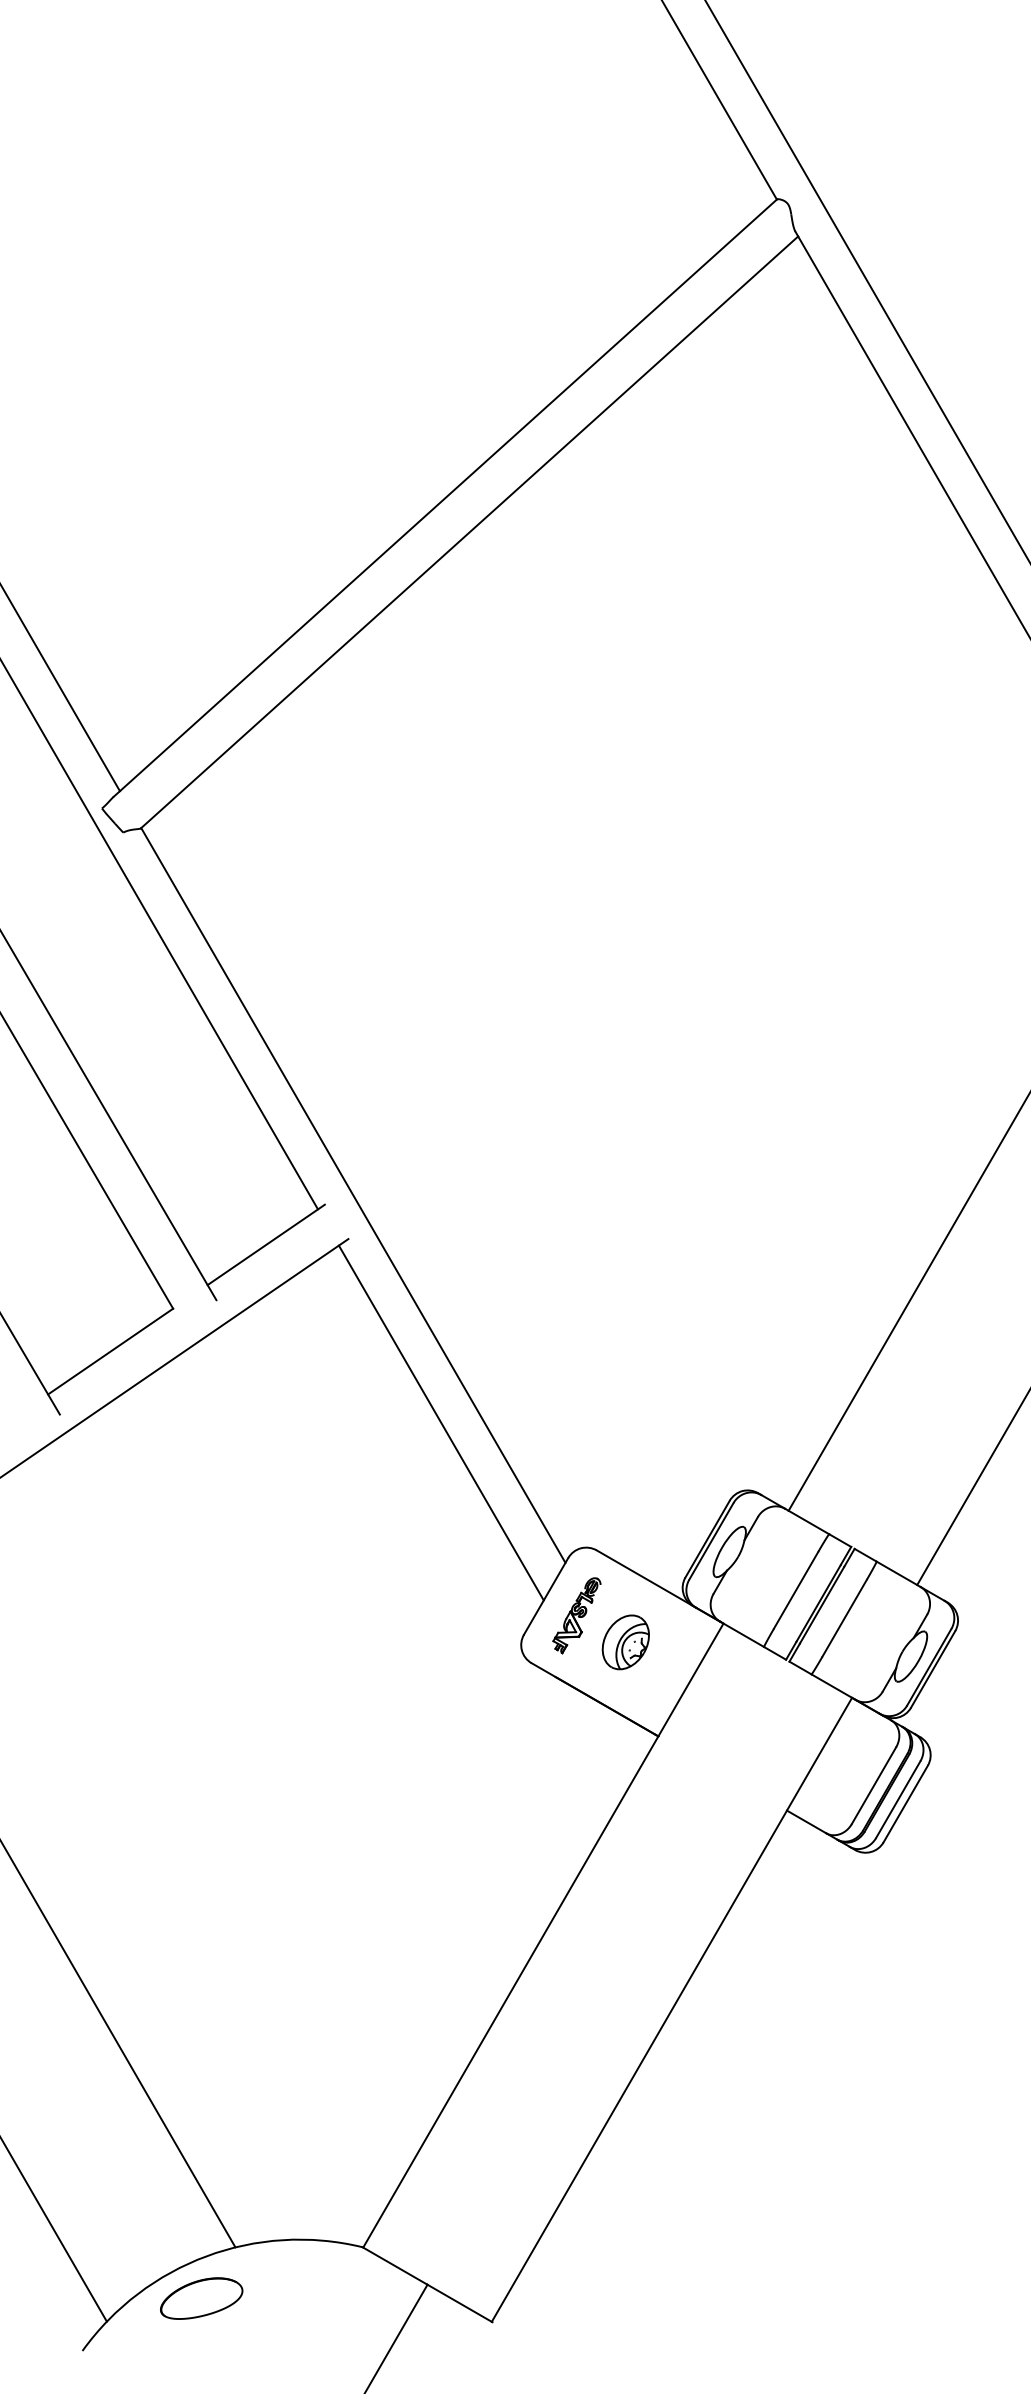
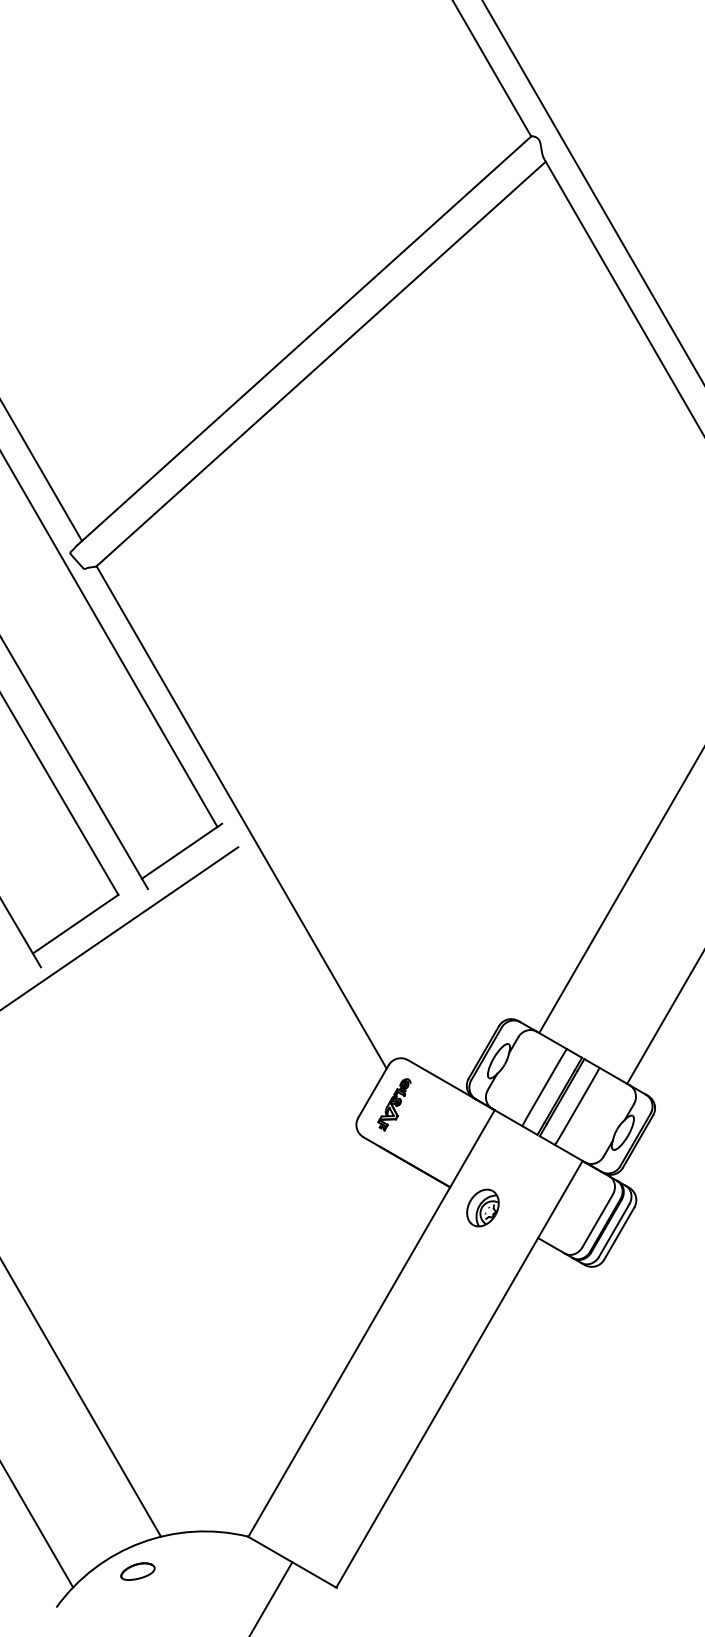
line: (440, 1422) -> (301, 972), removed
part: (625, 1641) -> (482, 1207), moved
part: (201, 2298) -> (137, 1571), size x0.6

